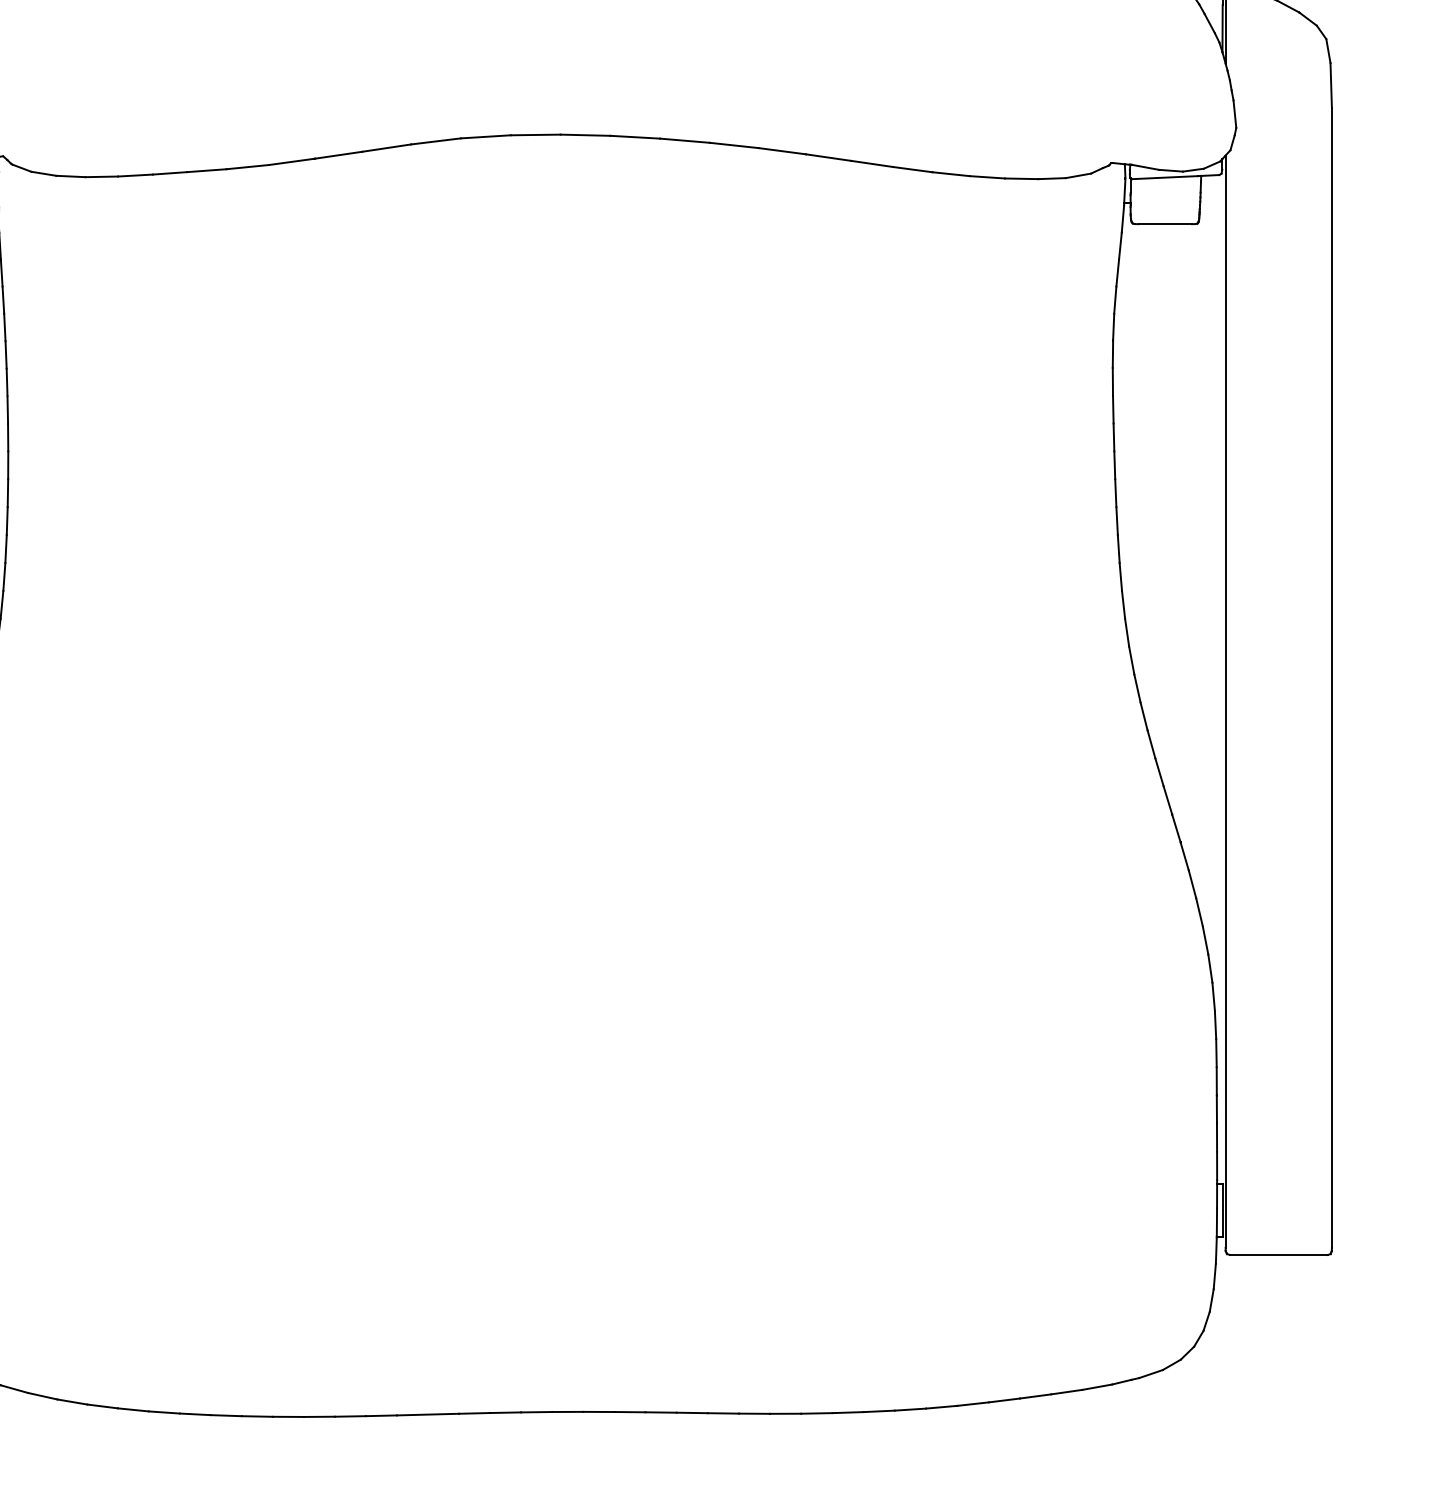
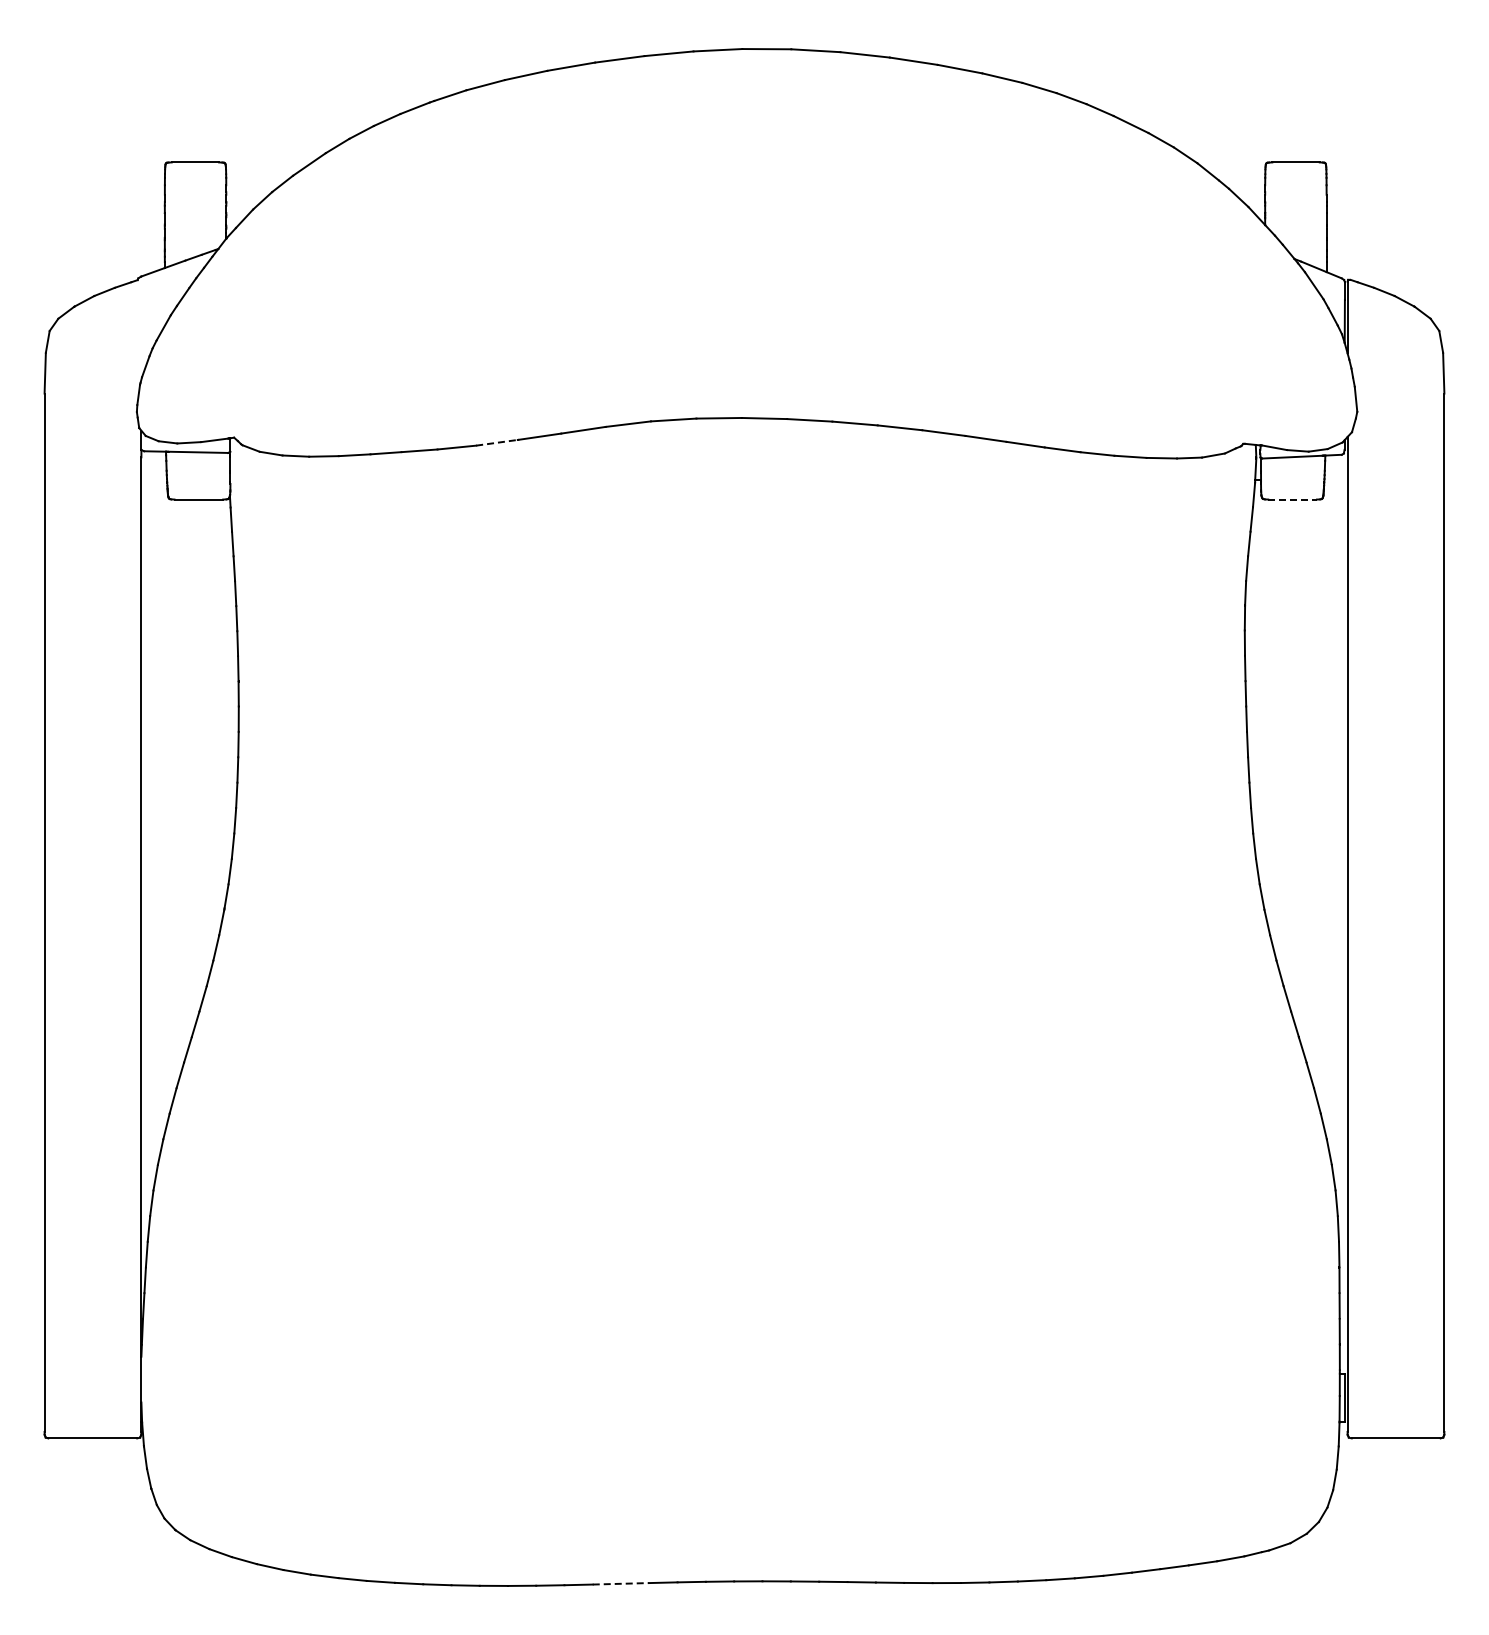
line: (292, 161) -> (497, 442), solid -> dashed
line: (1166, 224) -> (1293, 499), solid -> dashed
line: (428, 1414) -> (621, 1583), solid -> dashed

